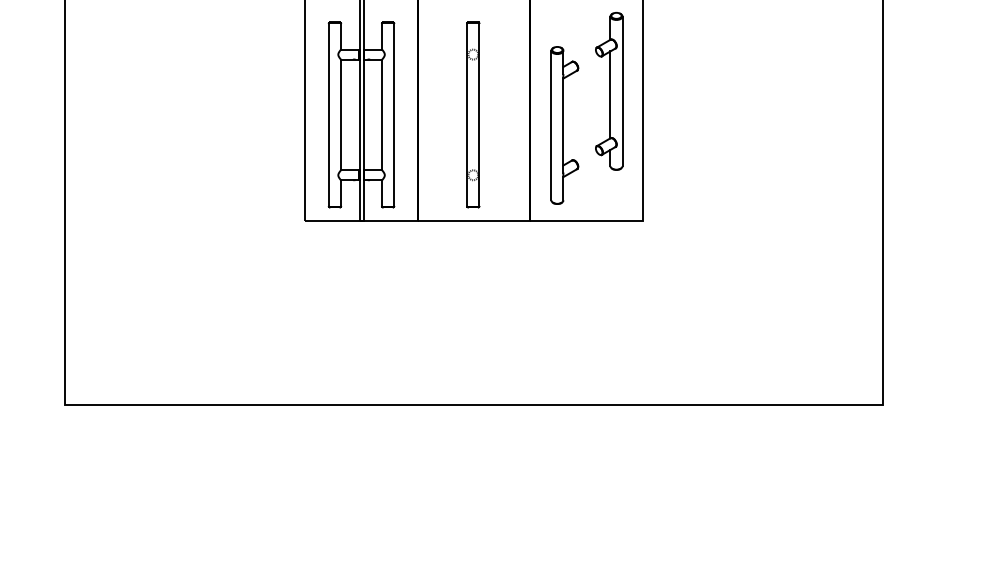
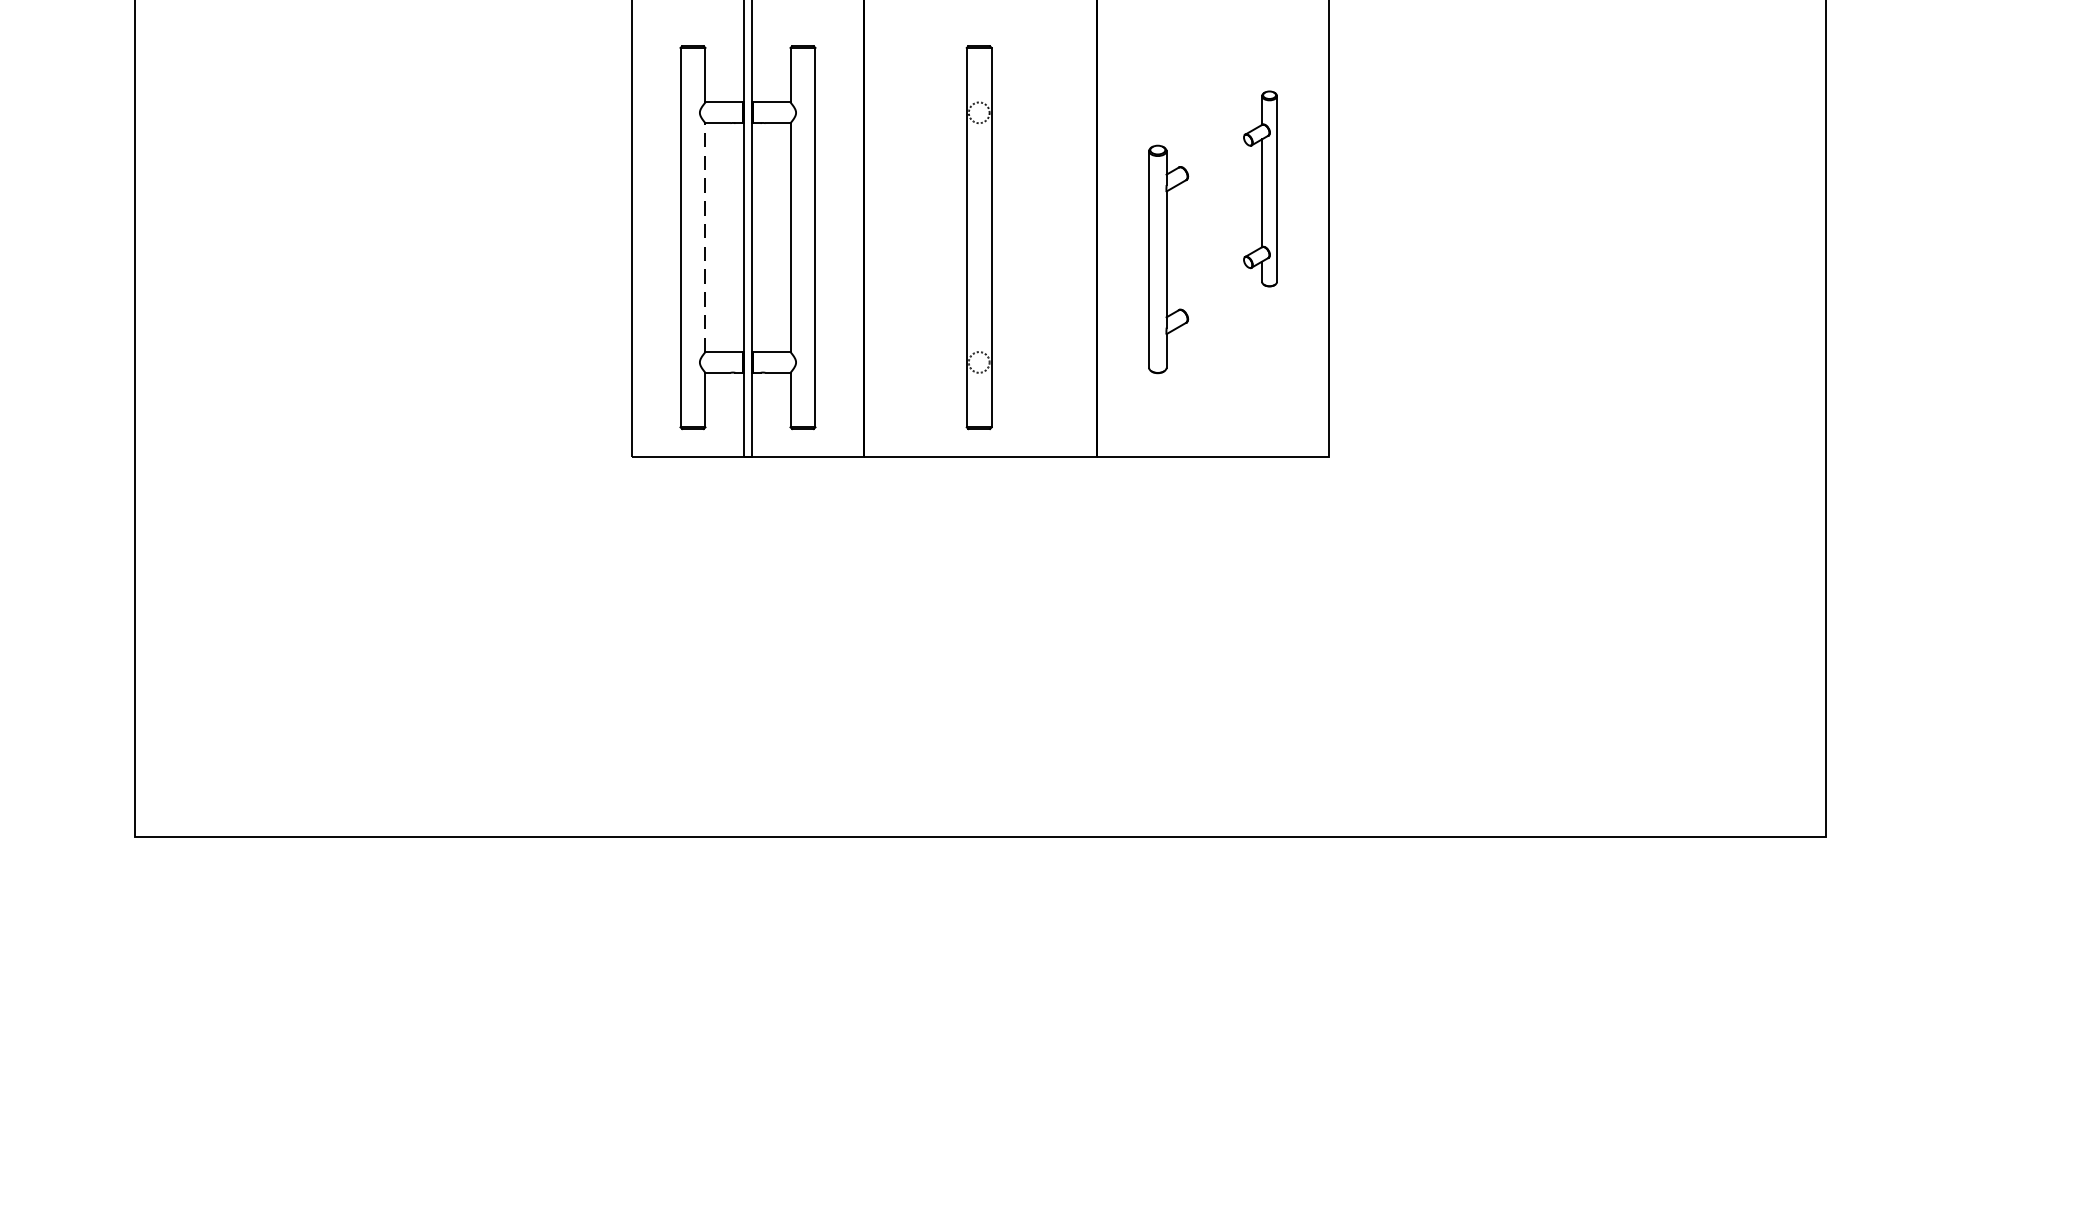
part: (609, 91) -> (1260, 189), size x0.6
line: (341, 114) -> (706, 236), solid -> dashed
part: (564, 125) -> (1167, 259), size x0.7

